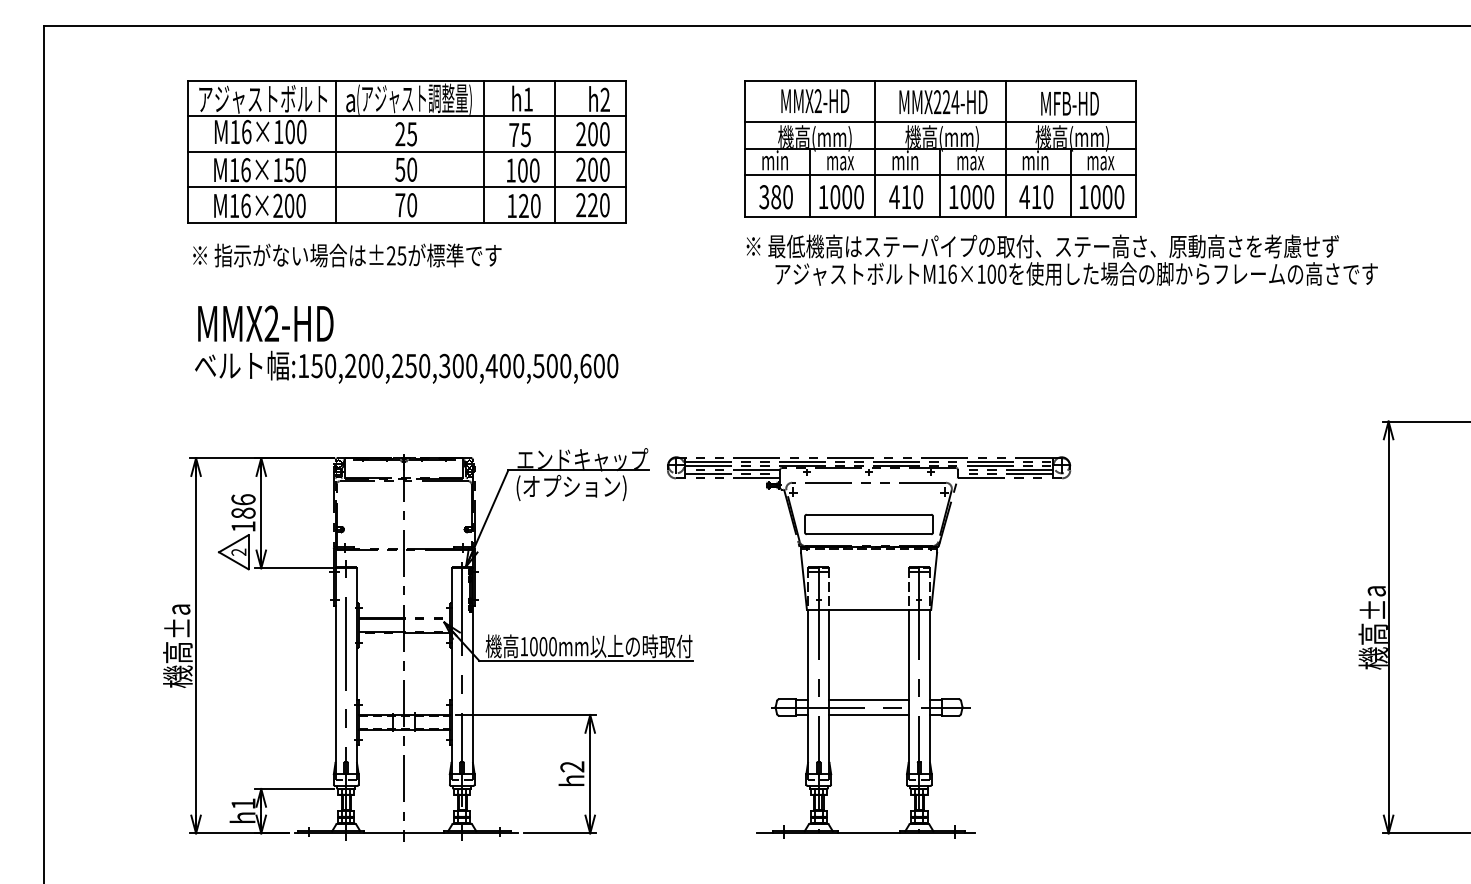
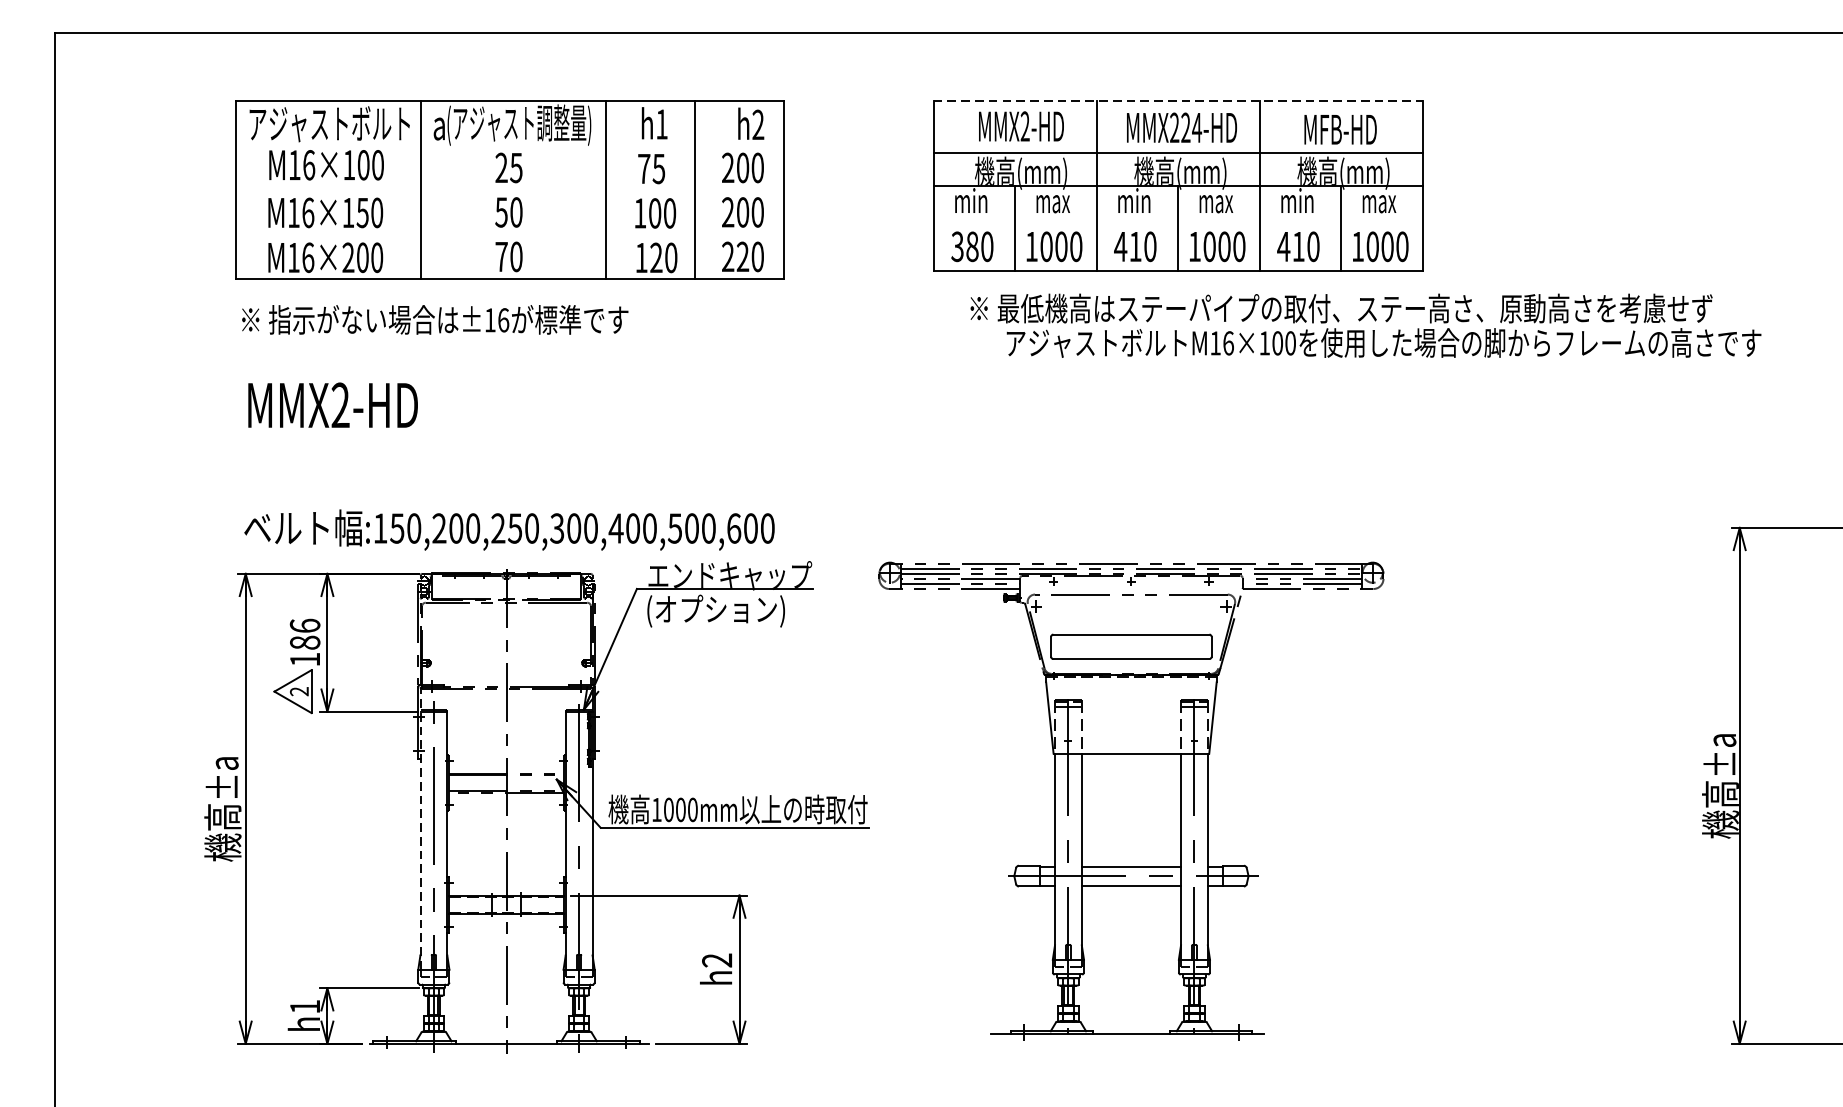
line: (940, 80) -> (1178, 100), solid -> dashed
line: (407, 116) -> (510, 145), removed
line: (407, 151) -> (510, 189), removed
line: (940, 175) -> (1178, 219), removed
line: (407, 187) -> (510, 234), removed
text: (396, 255) -> (496, 319), ±25 -> ±16
text: (1061, 259) -> (1364, 324), moved
text: (406, 366) -> (509, 529), moved
part: (869, 647) -> (1131, 800), moved
line: (335, 661) -> (420, 828), solid -> dashed

